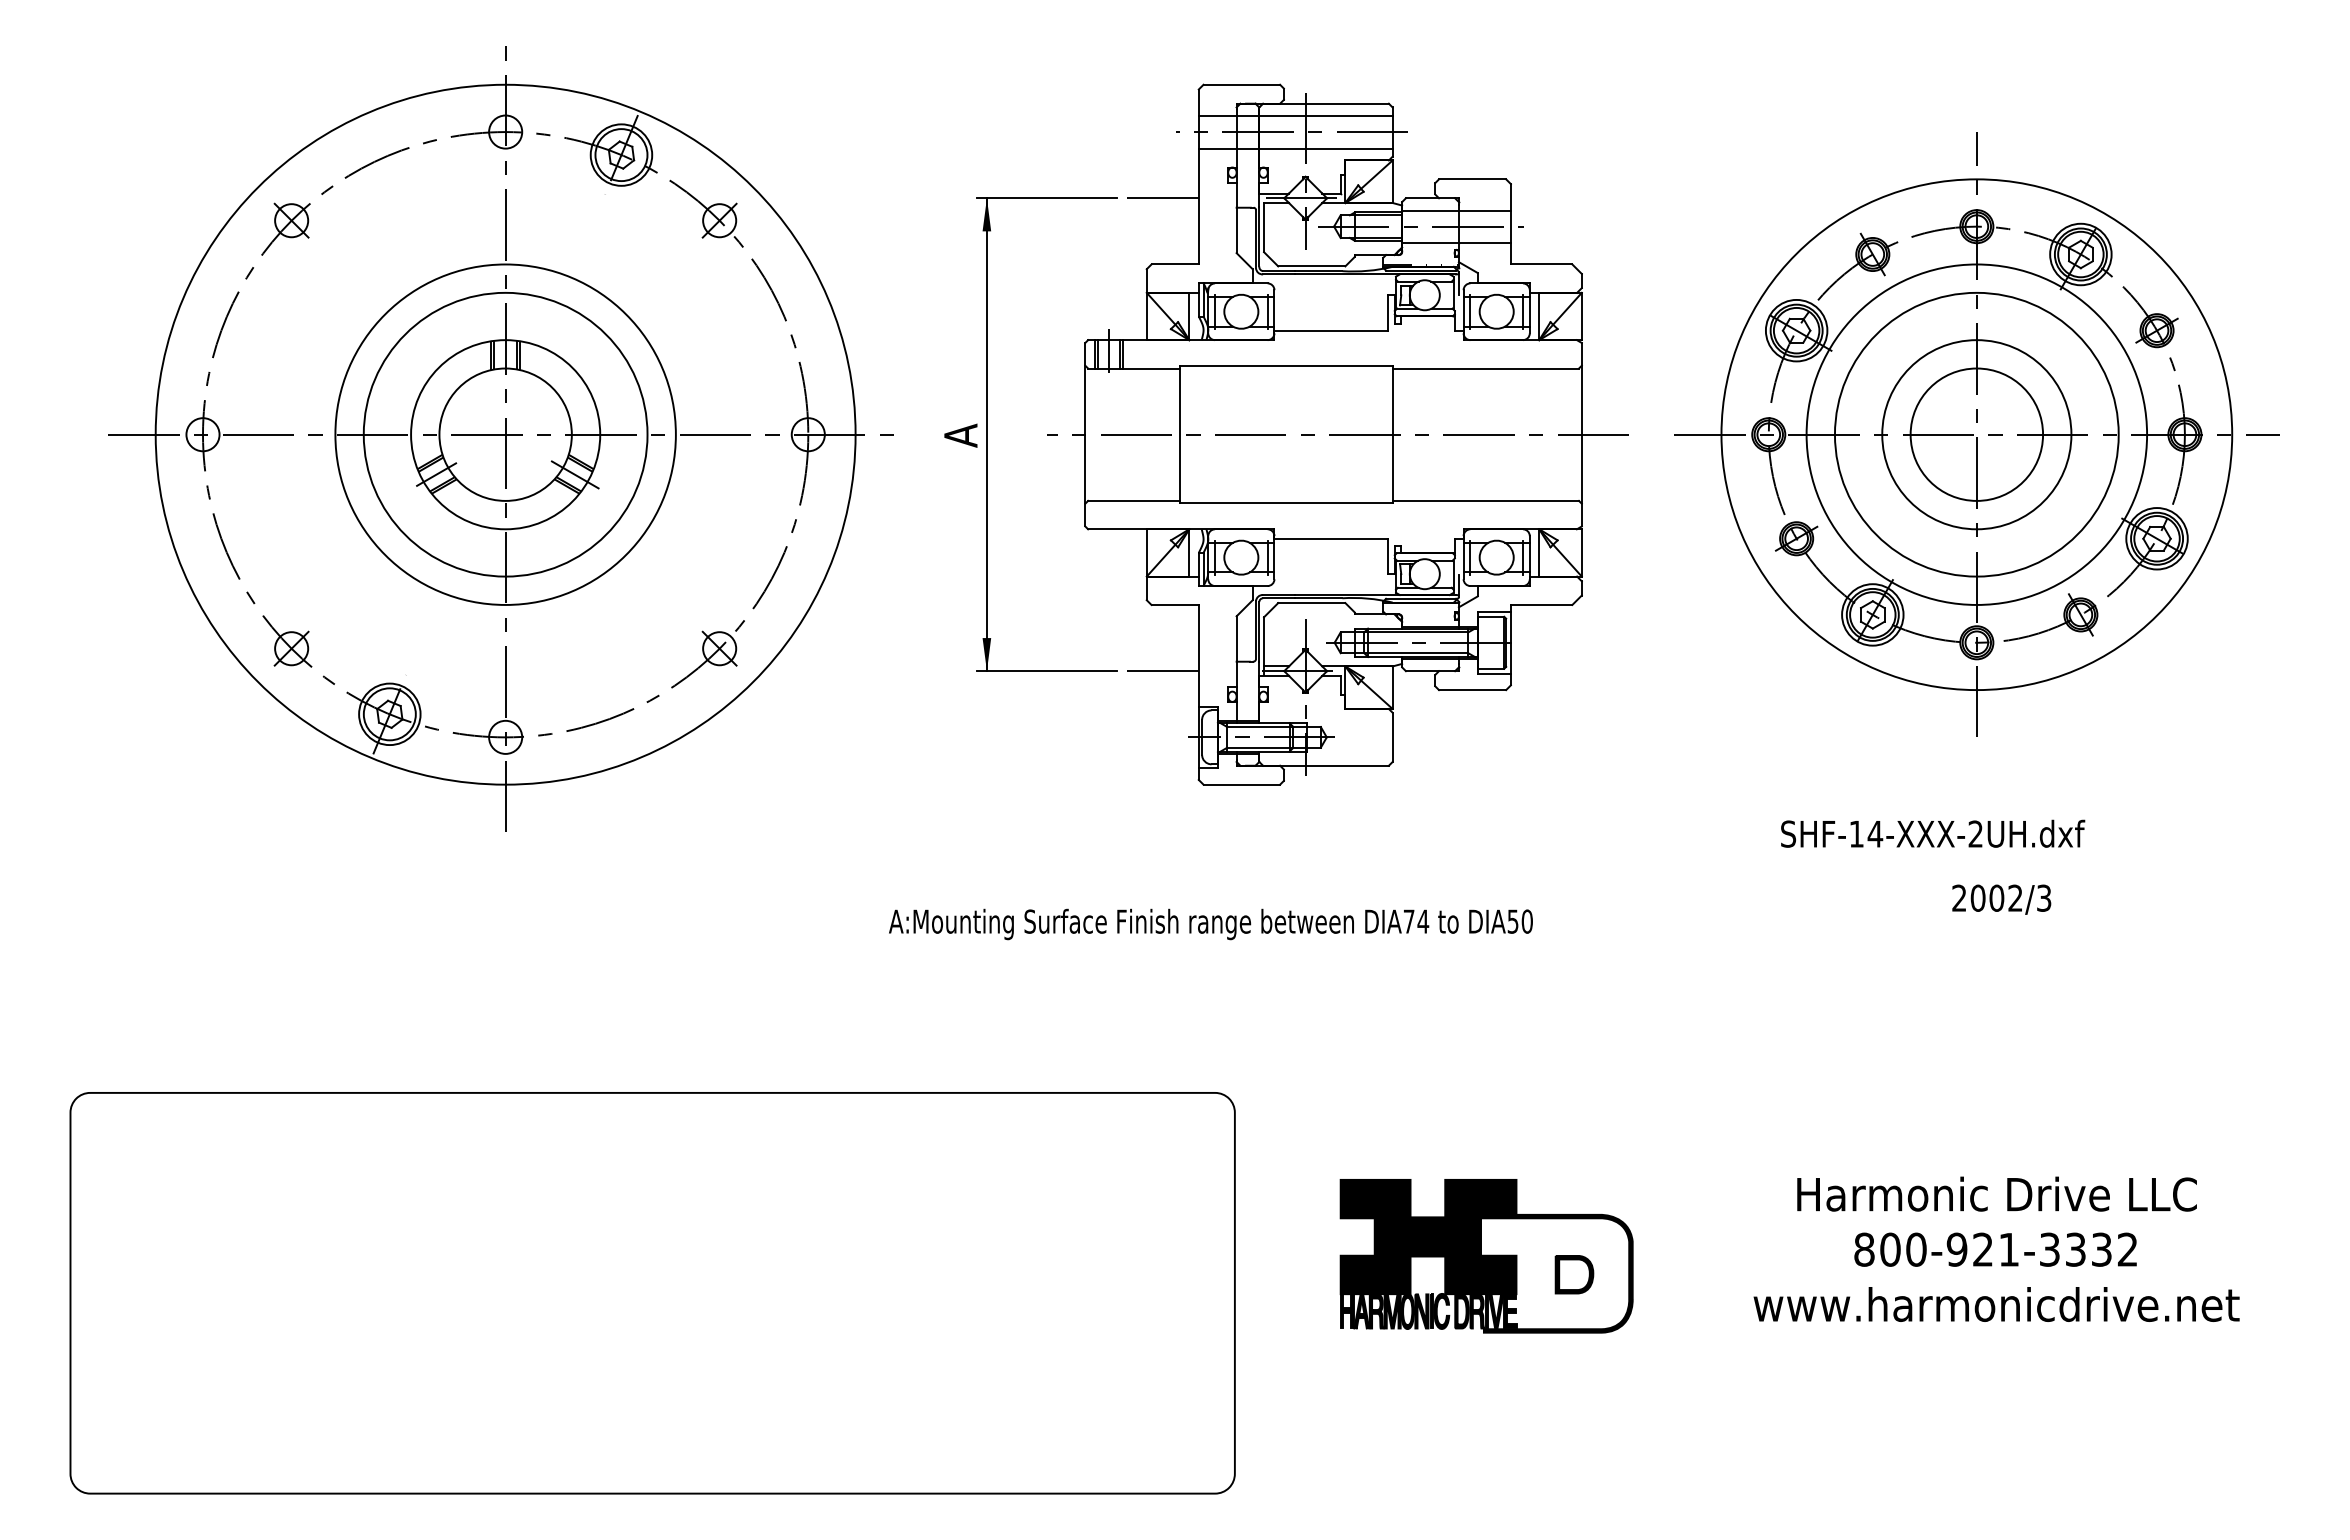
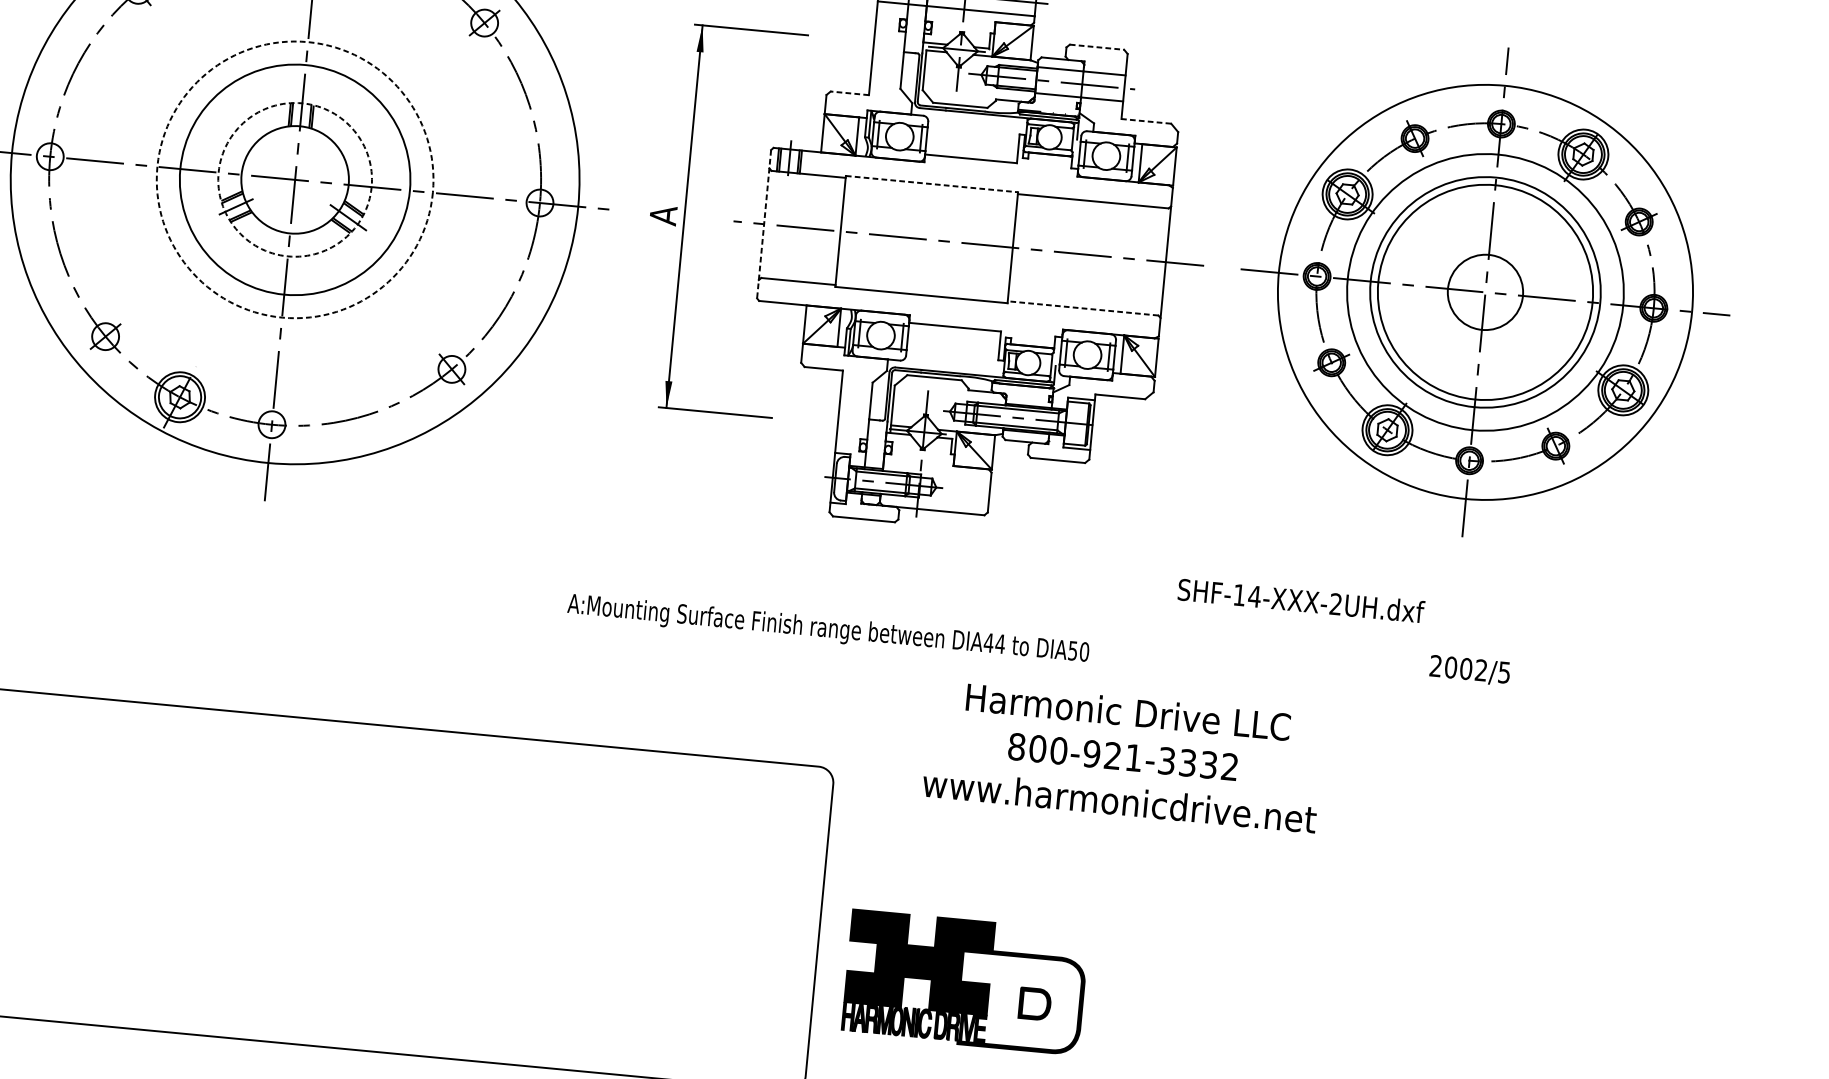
line: (1472, 179) -> (1096, 47), solid -> dashed
line: (1162, 198) -> (844, 38), removed
line: (1175, 264) -> (850, 93), solid -> dashed
line: (1541, 264) -> (1146, 121), solid -> dashed
line: (1286, 366) -> (932, 184), solid -> dashed
circle: (505, 434) -> (295, 179), solid -> dashed
circle: (505, 434) -> (295, 179), solid -> dashed
line: (1085, 434) -> (764, 224), solid -> dashed
circle: (1976, 434) -> (1485, 292), size x0.7
circle: (1976, 434) -> (1485, 292), size x1.4
line: (1485, 500) -> (1082, 308), solid -> dashed
line: (1162, 671) -> (808, 421), removed
text: (1933, 833) -> (1301, 600), moved
text: (2044, 897) -> (1504, 672), 2002/3 -> 2002/5
text: (1408, 921) -> (988, 642), DIA74 -> DIA44
text: (1996, 1248) -> (1123, 755), moved
part: (1486, 1256) -> (965, 982), moved

